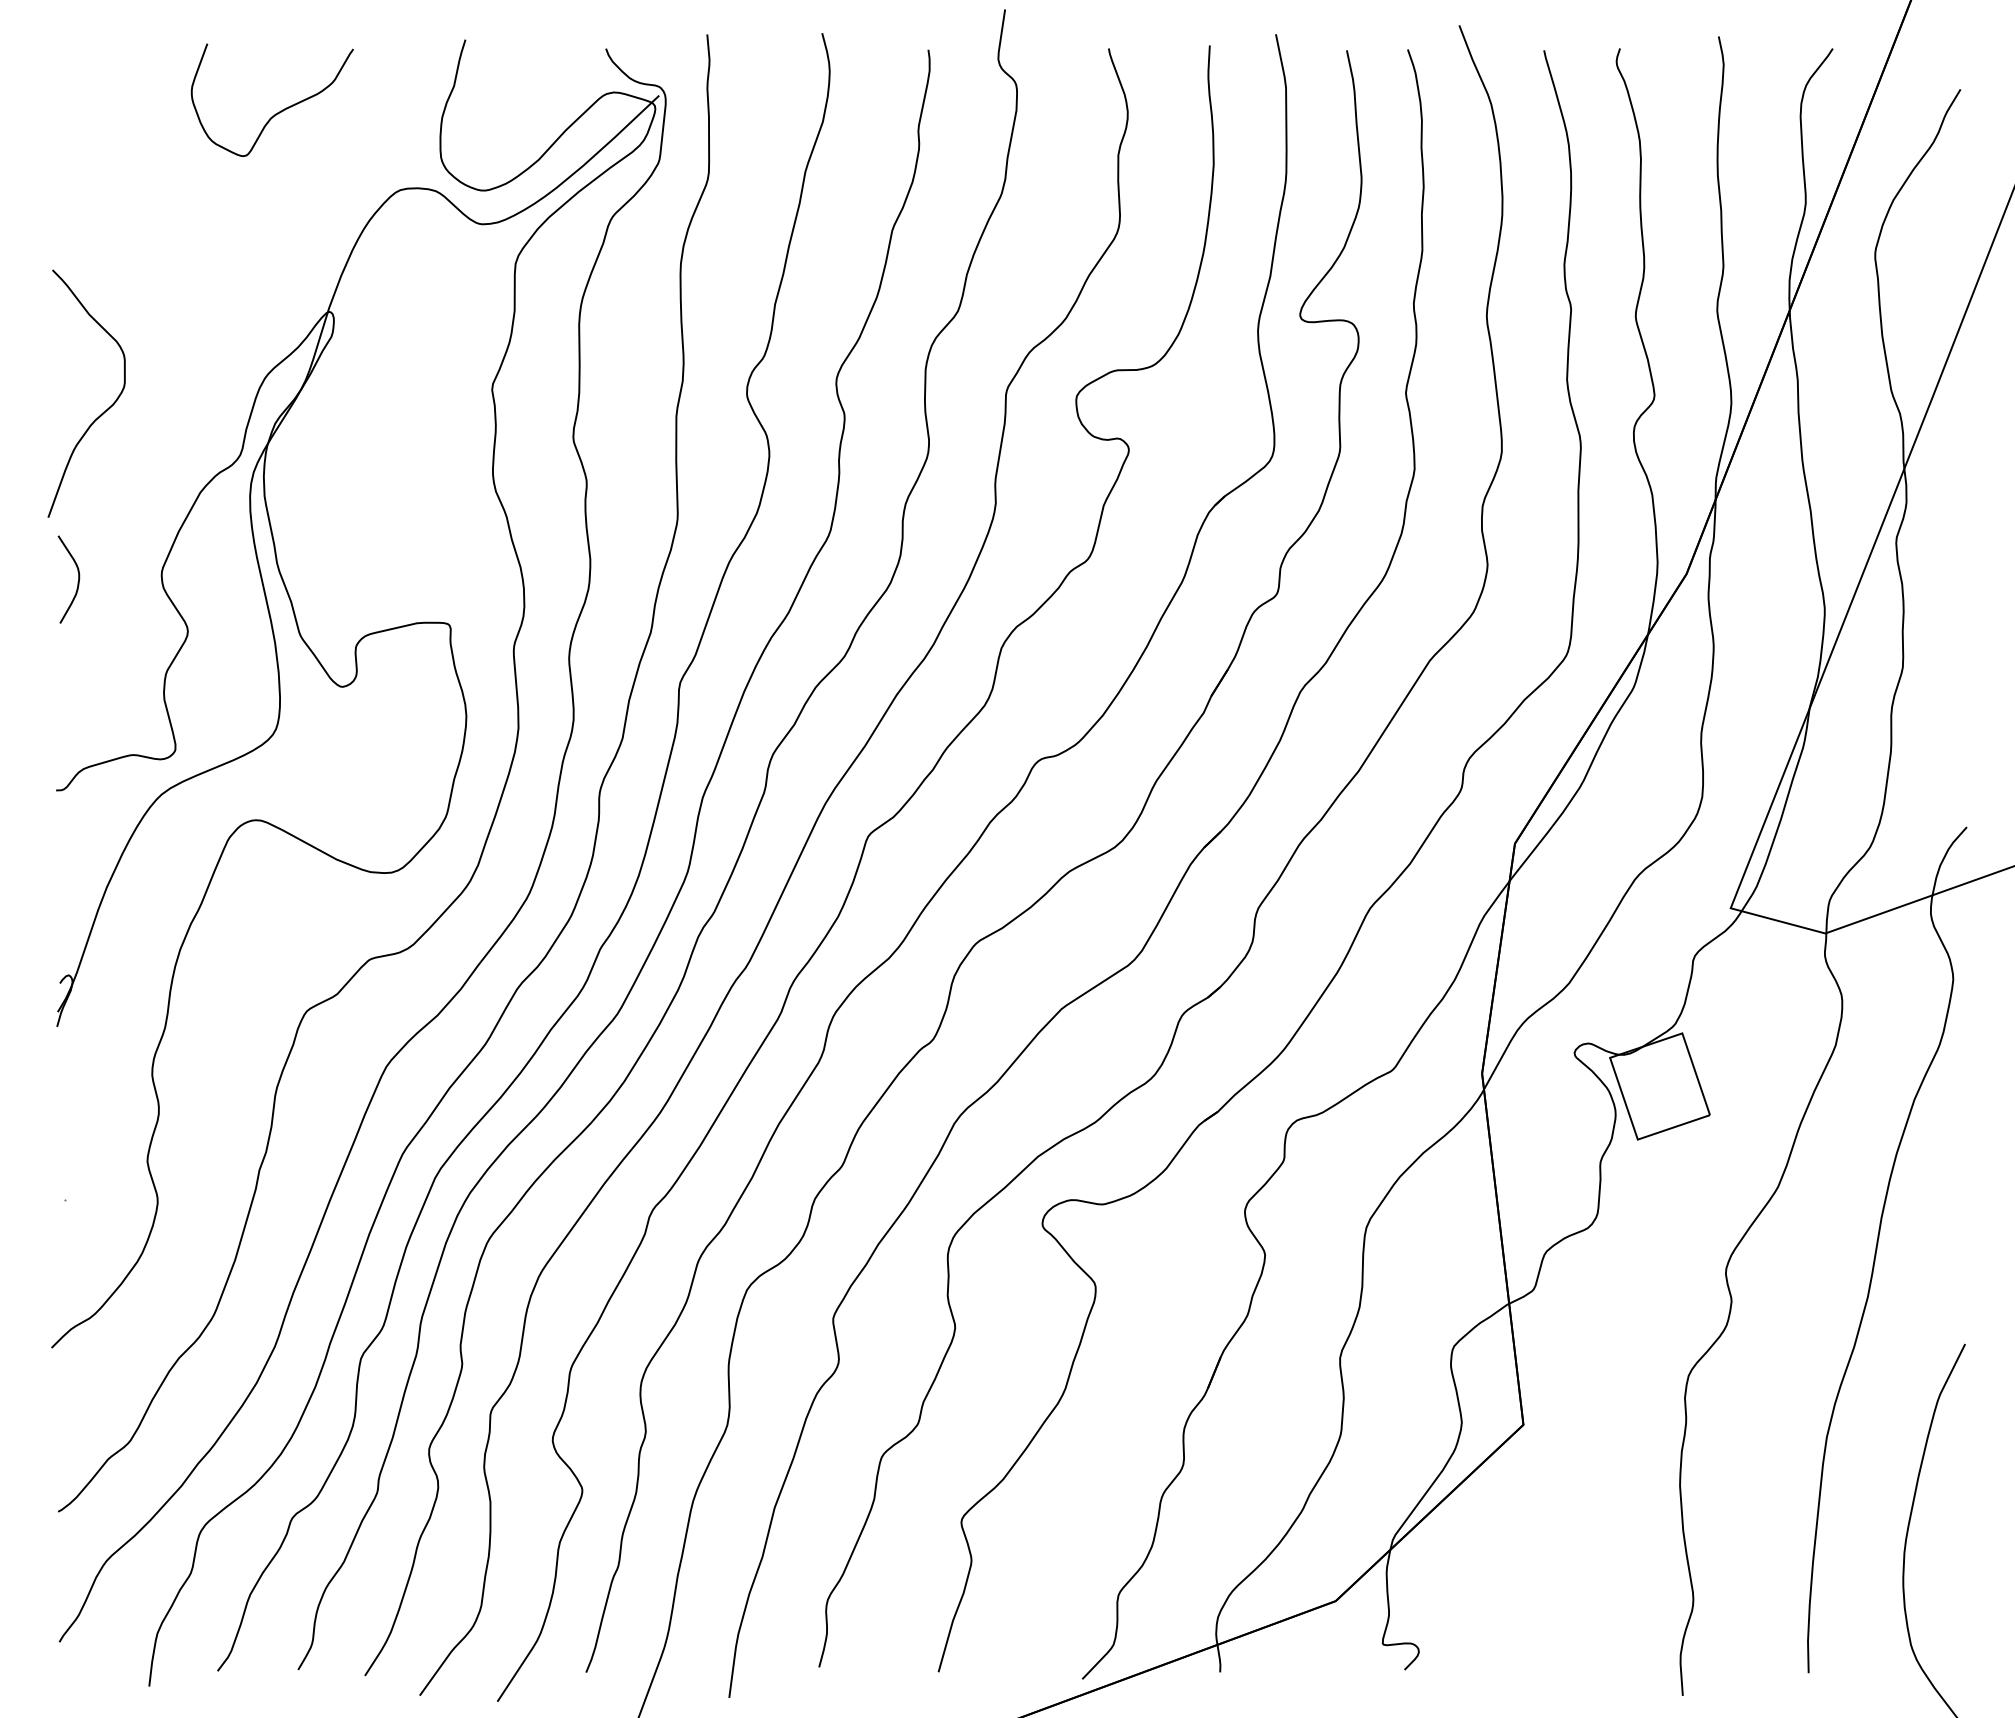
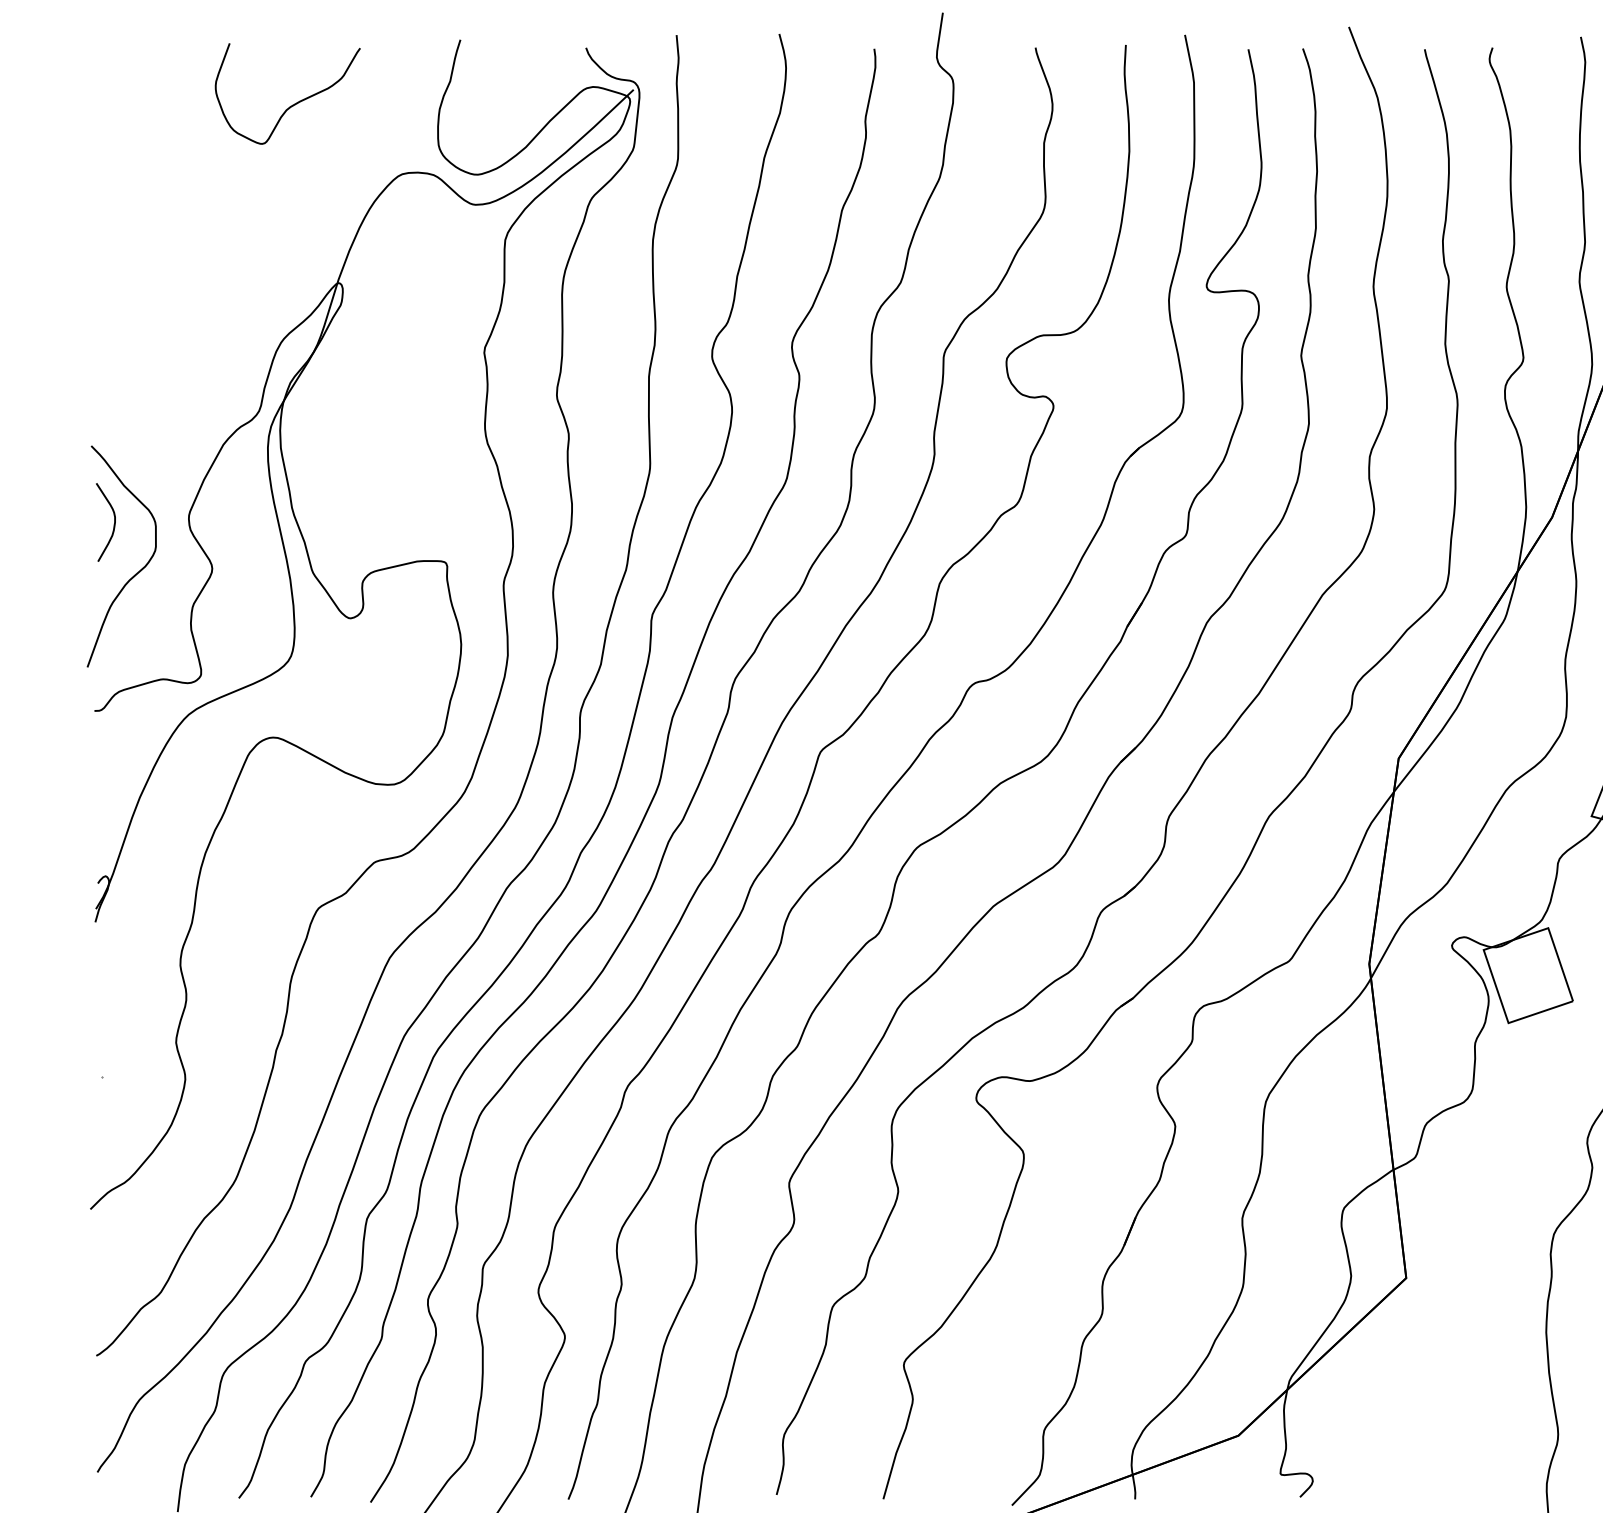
curve: (103, 411) -> (136, 572), moved

